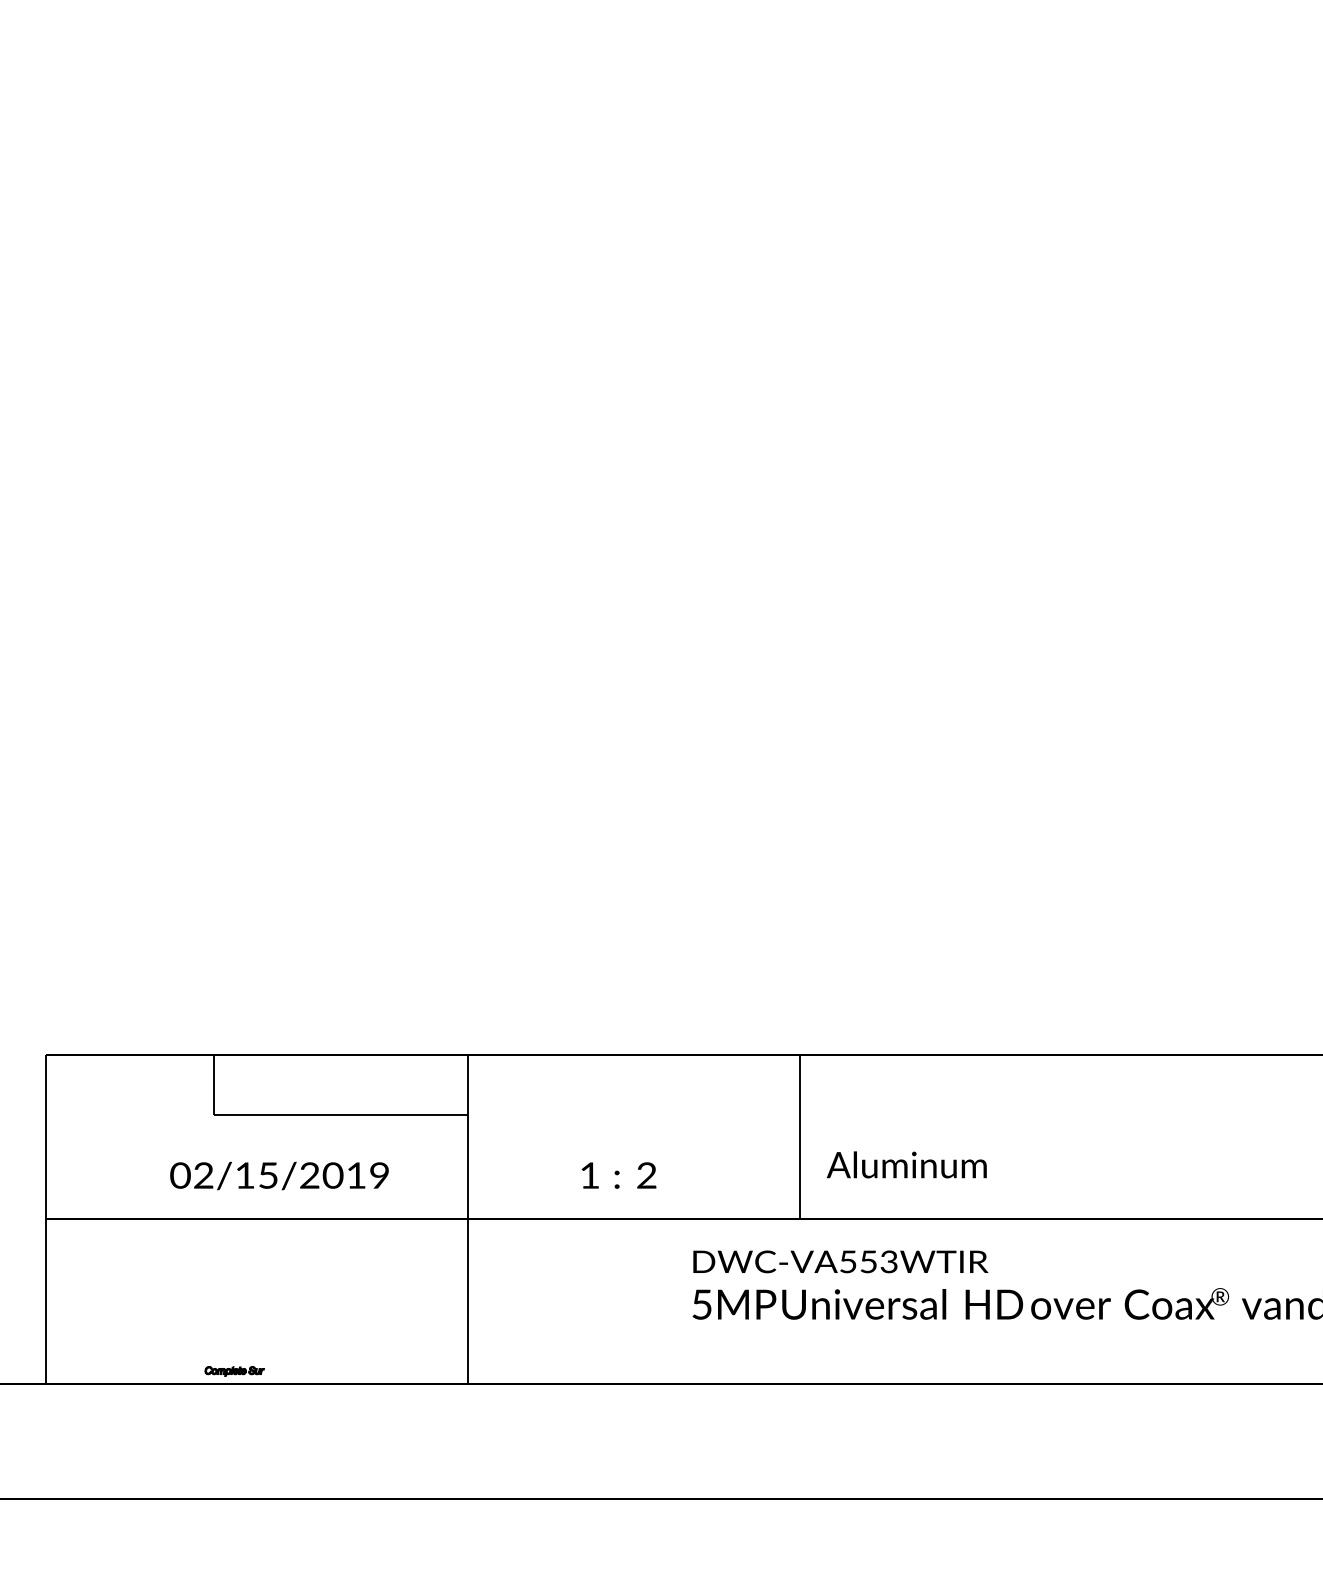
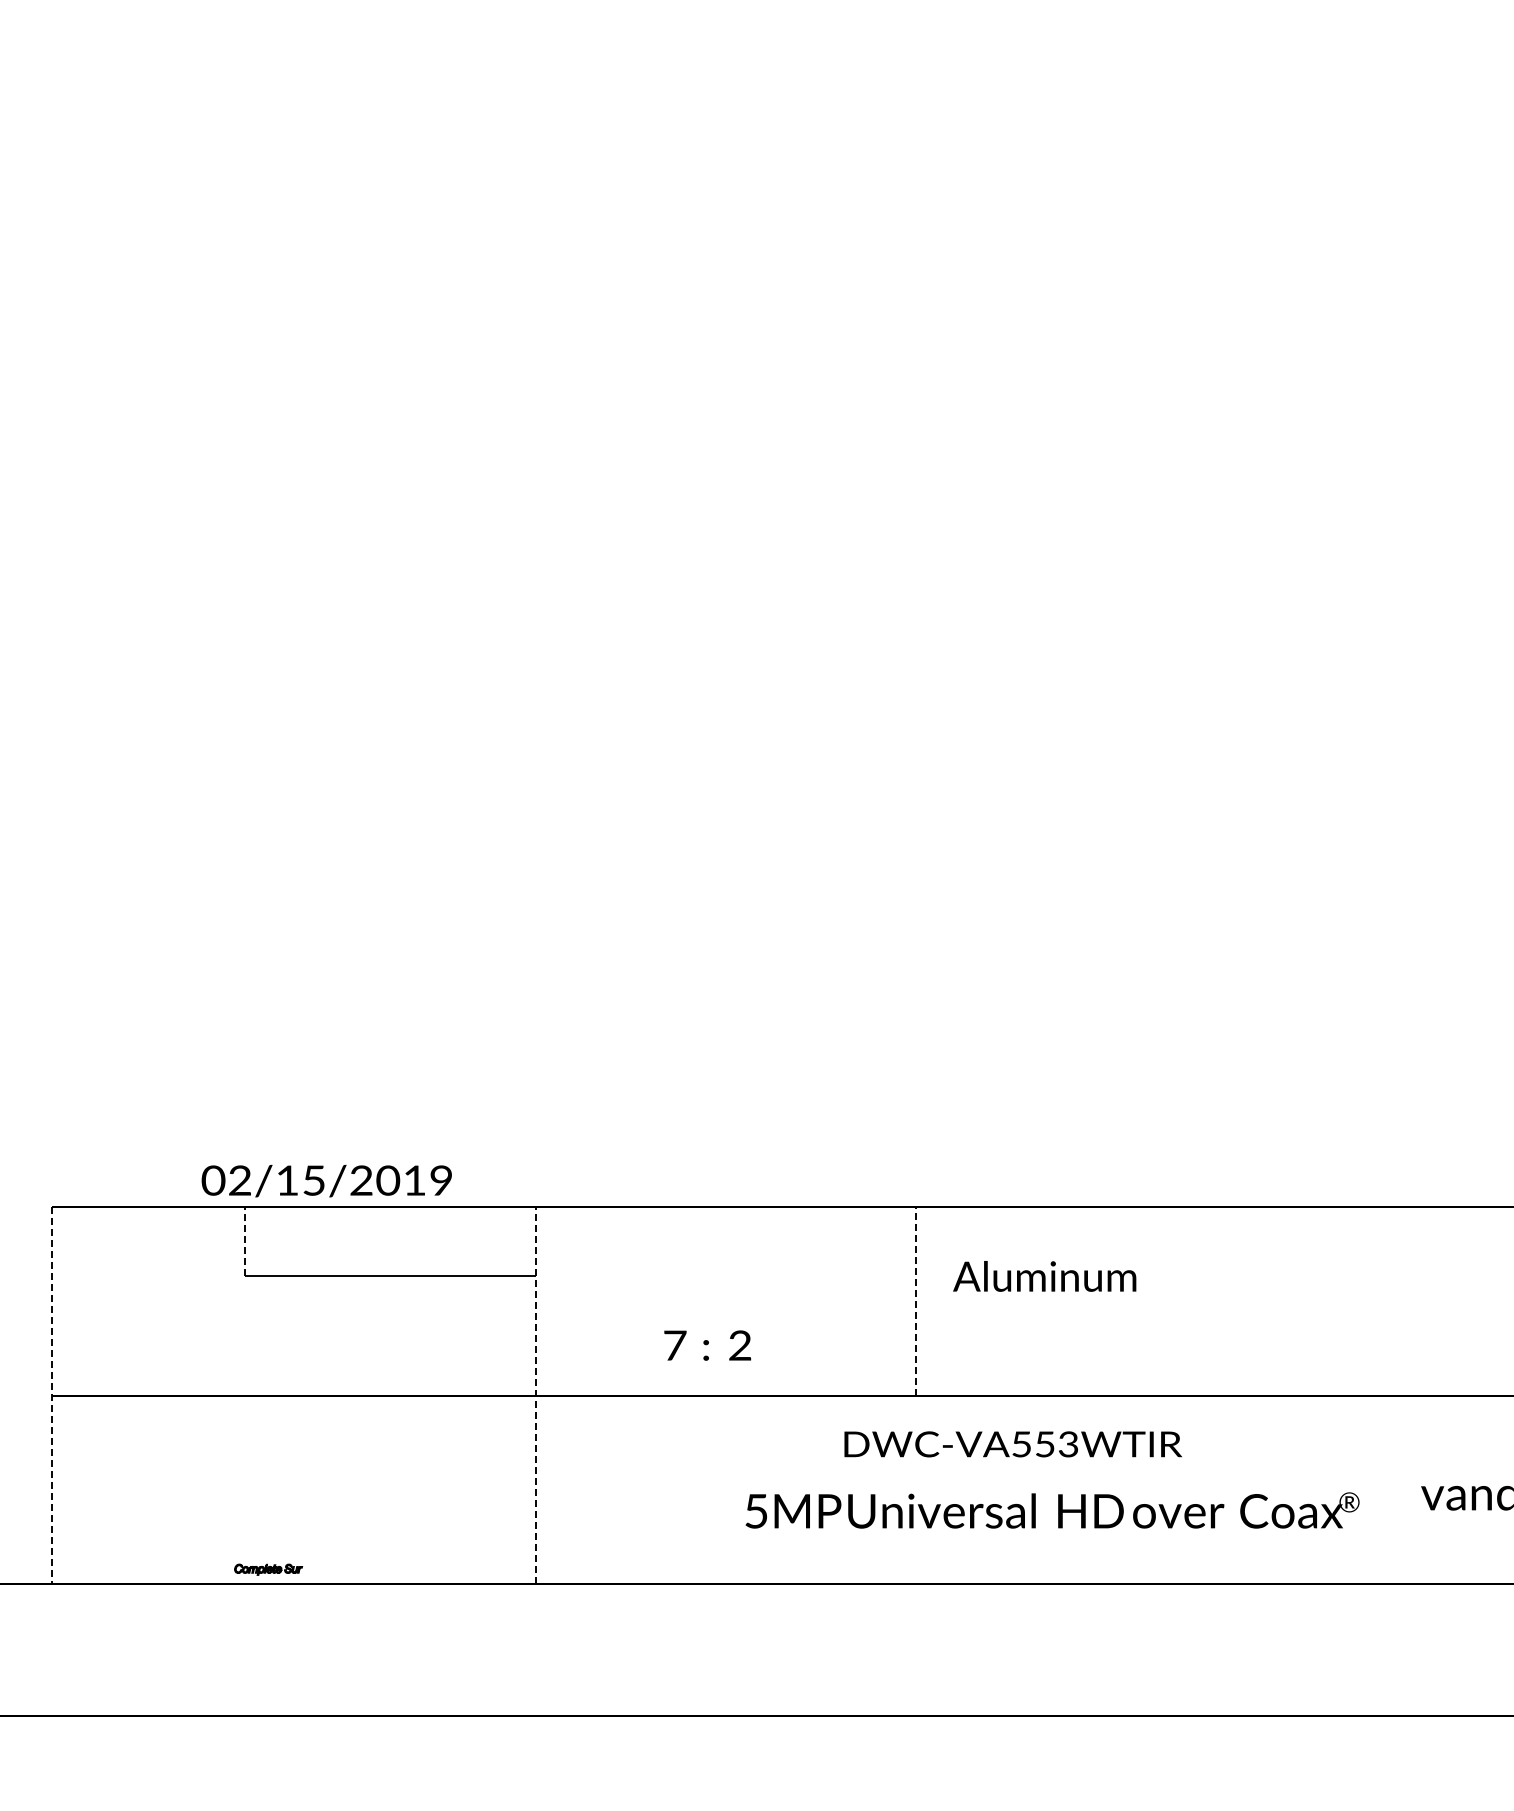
line: (213, 1084) -> (244, 1241), solid -> dashed
line: (799, 1137) -> (915, 1301), solid -> dashed
text: (906, 1164) -> (1044, 1276), moved
text: (590, 1175) -> (675, 1345), 1 -> 7
text: (279, 1176) -> (326, 1181), moved
line: (467, 1219) -> (535, 1395), solid -> dashed
line: (45, 1220) -> (52, 1396), solid -> dashed
text: (840, 1261) -> (1012, 1444), moved
text: (960, 1303) -> (1052, 1510), moved

